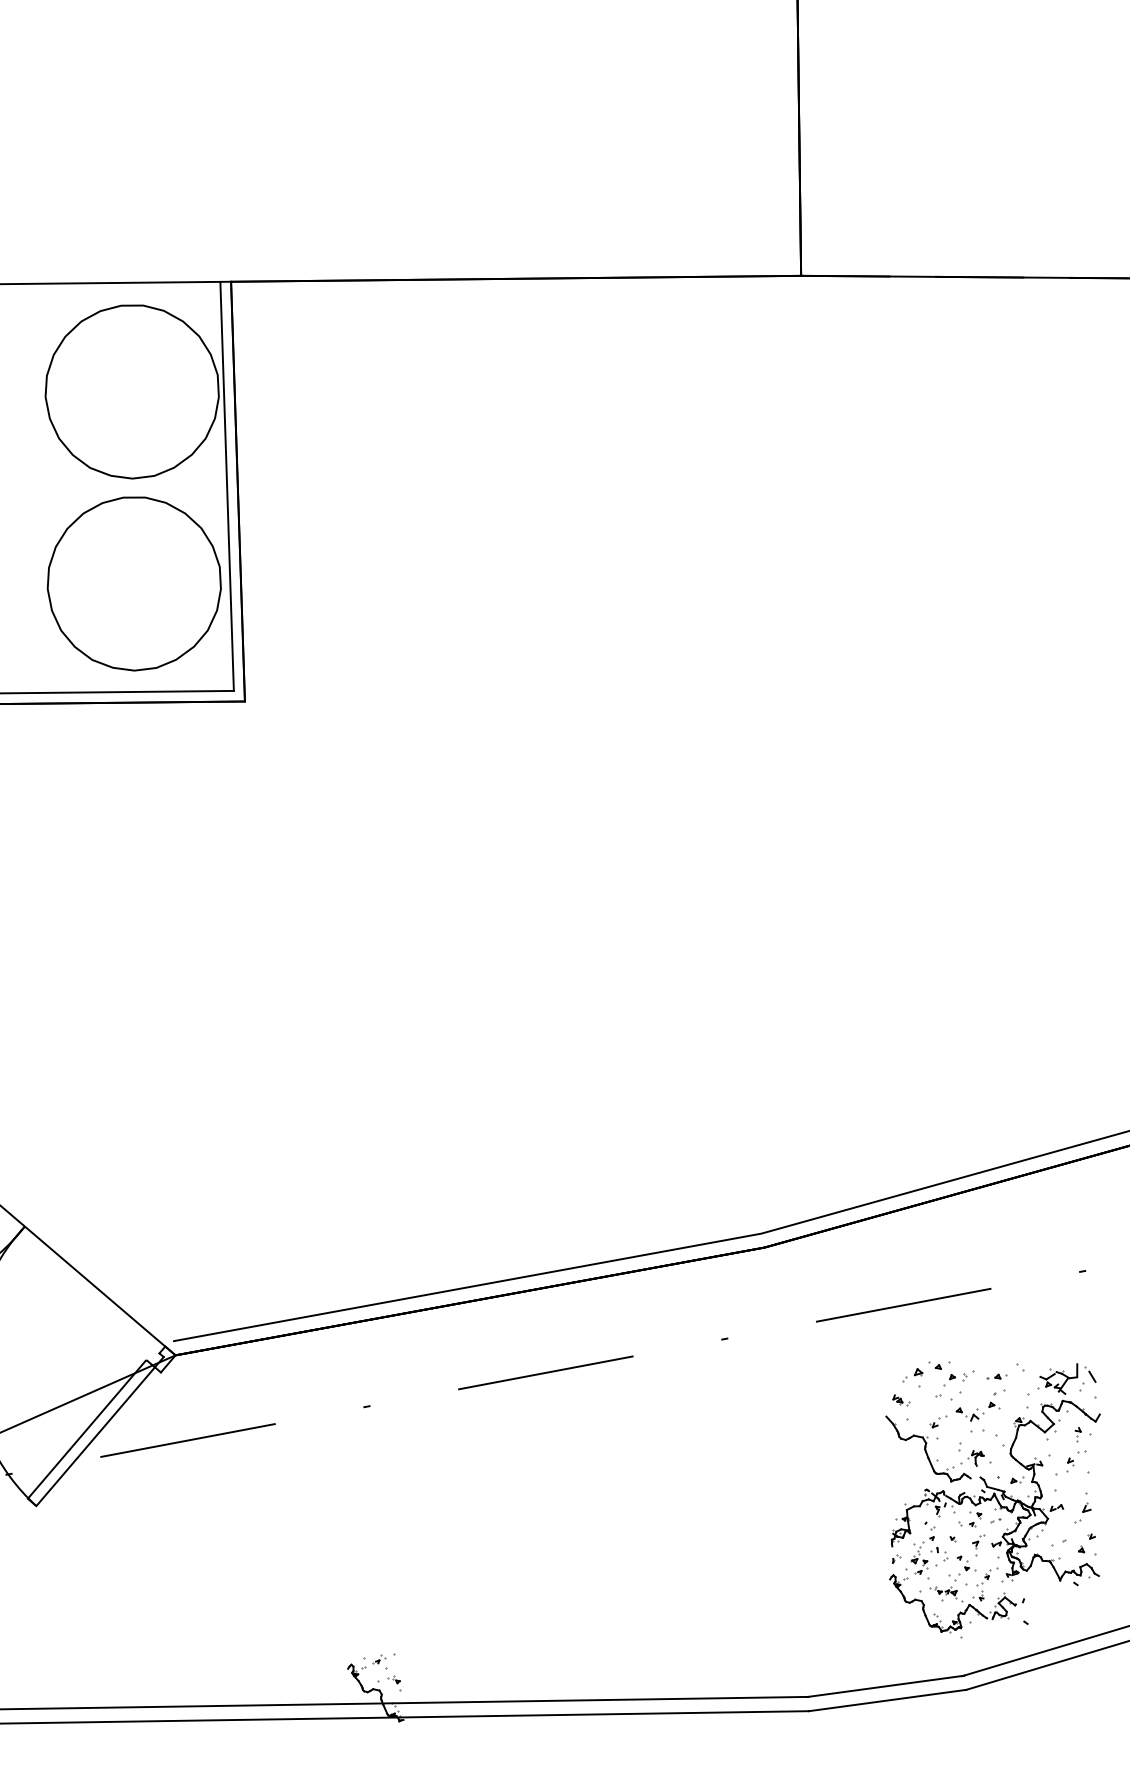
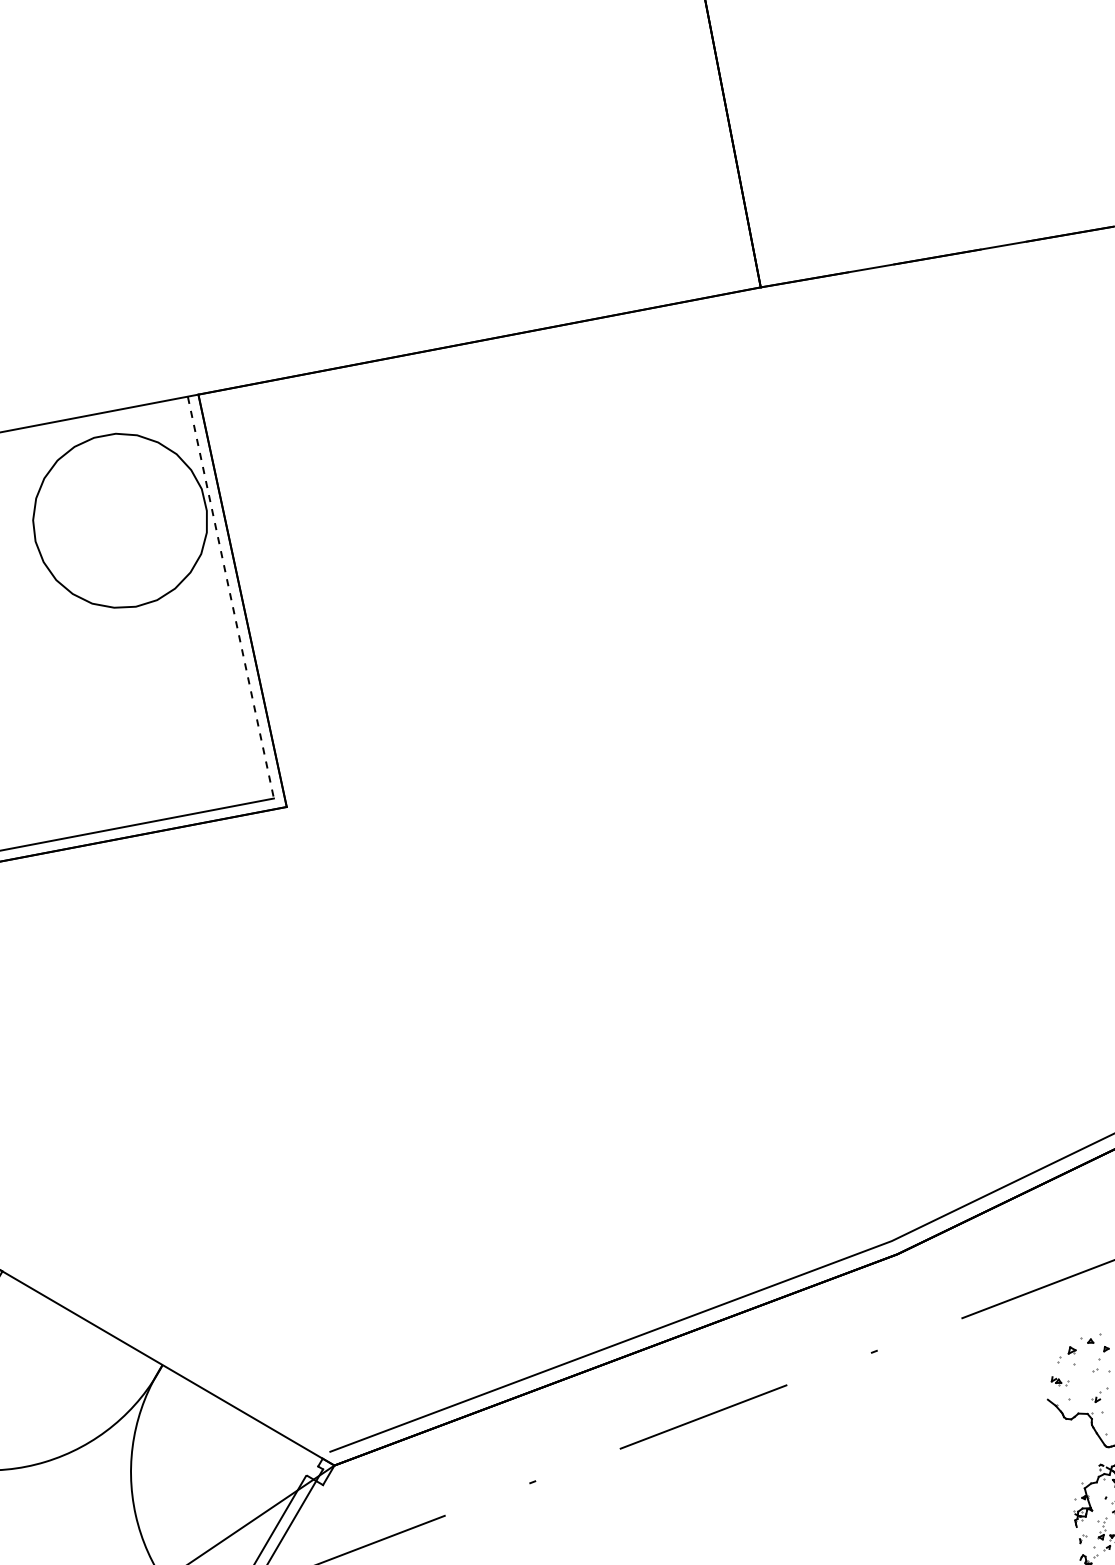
line: (227, 486) -> (231, 597), solid -> dashed
part: (133, 583) -> (155, 710), removed

